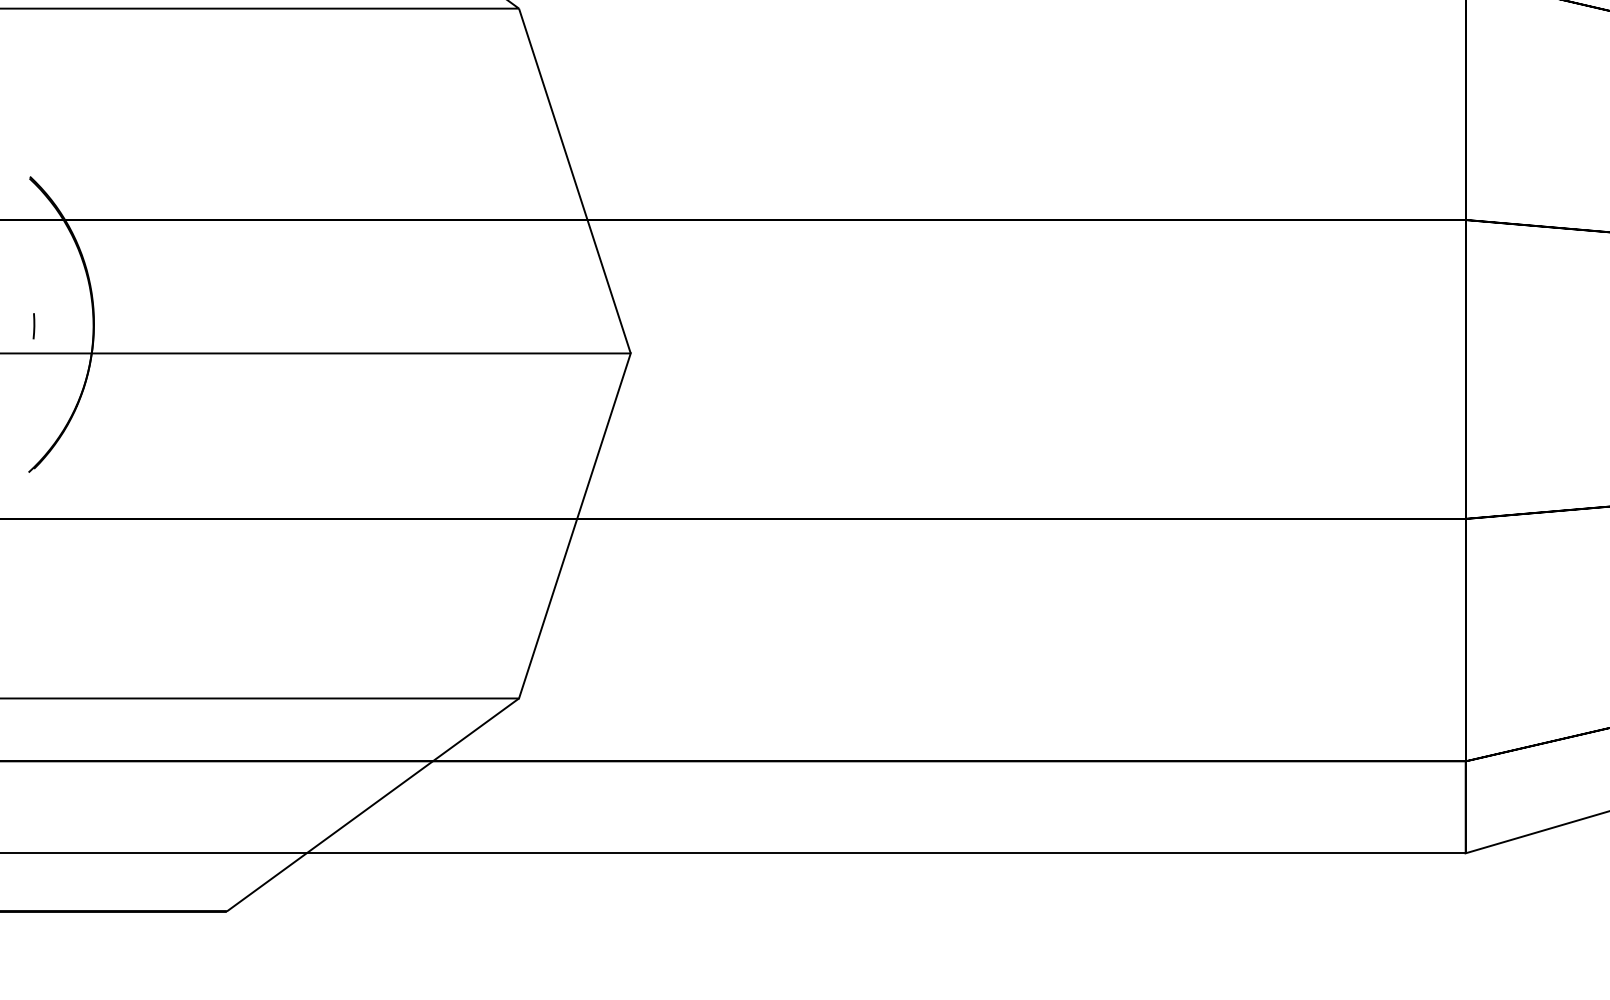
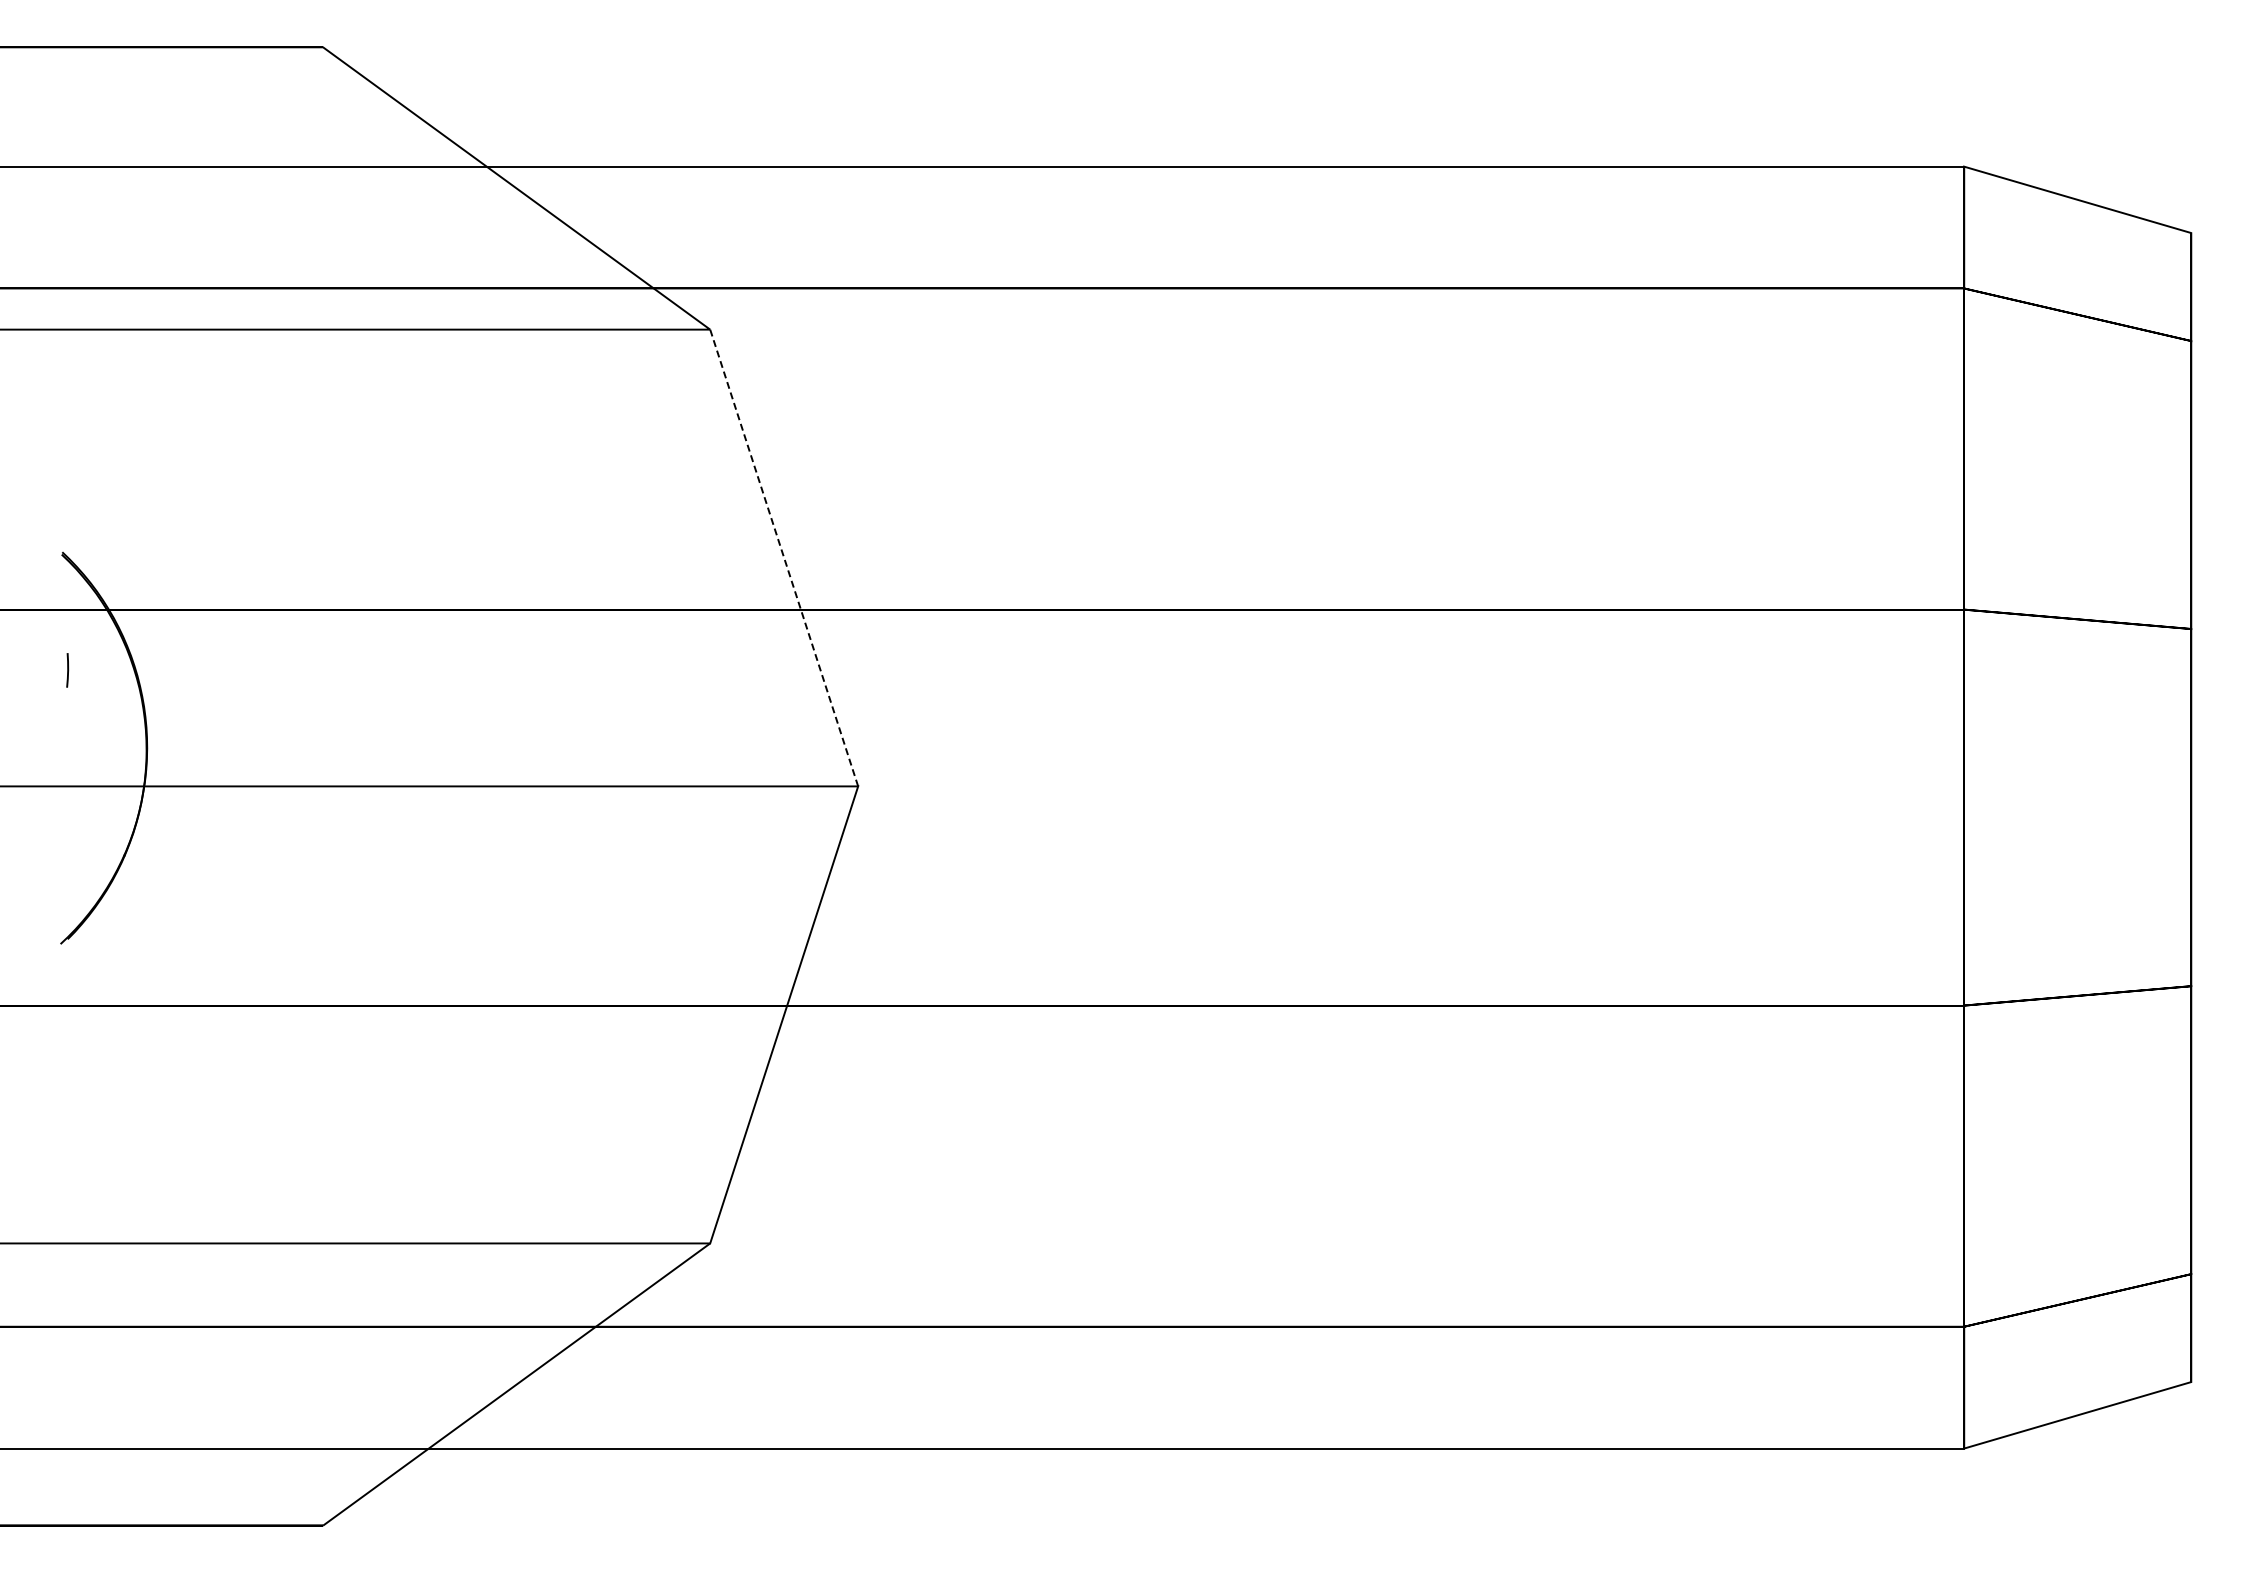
line: (575, 180) -> (784, 557), solid -> dashed
line: (33, 326) -> (67, 670), moved

